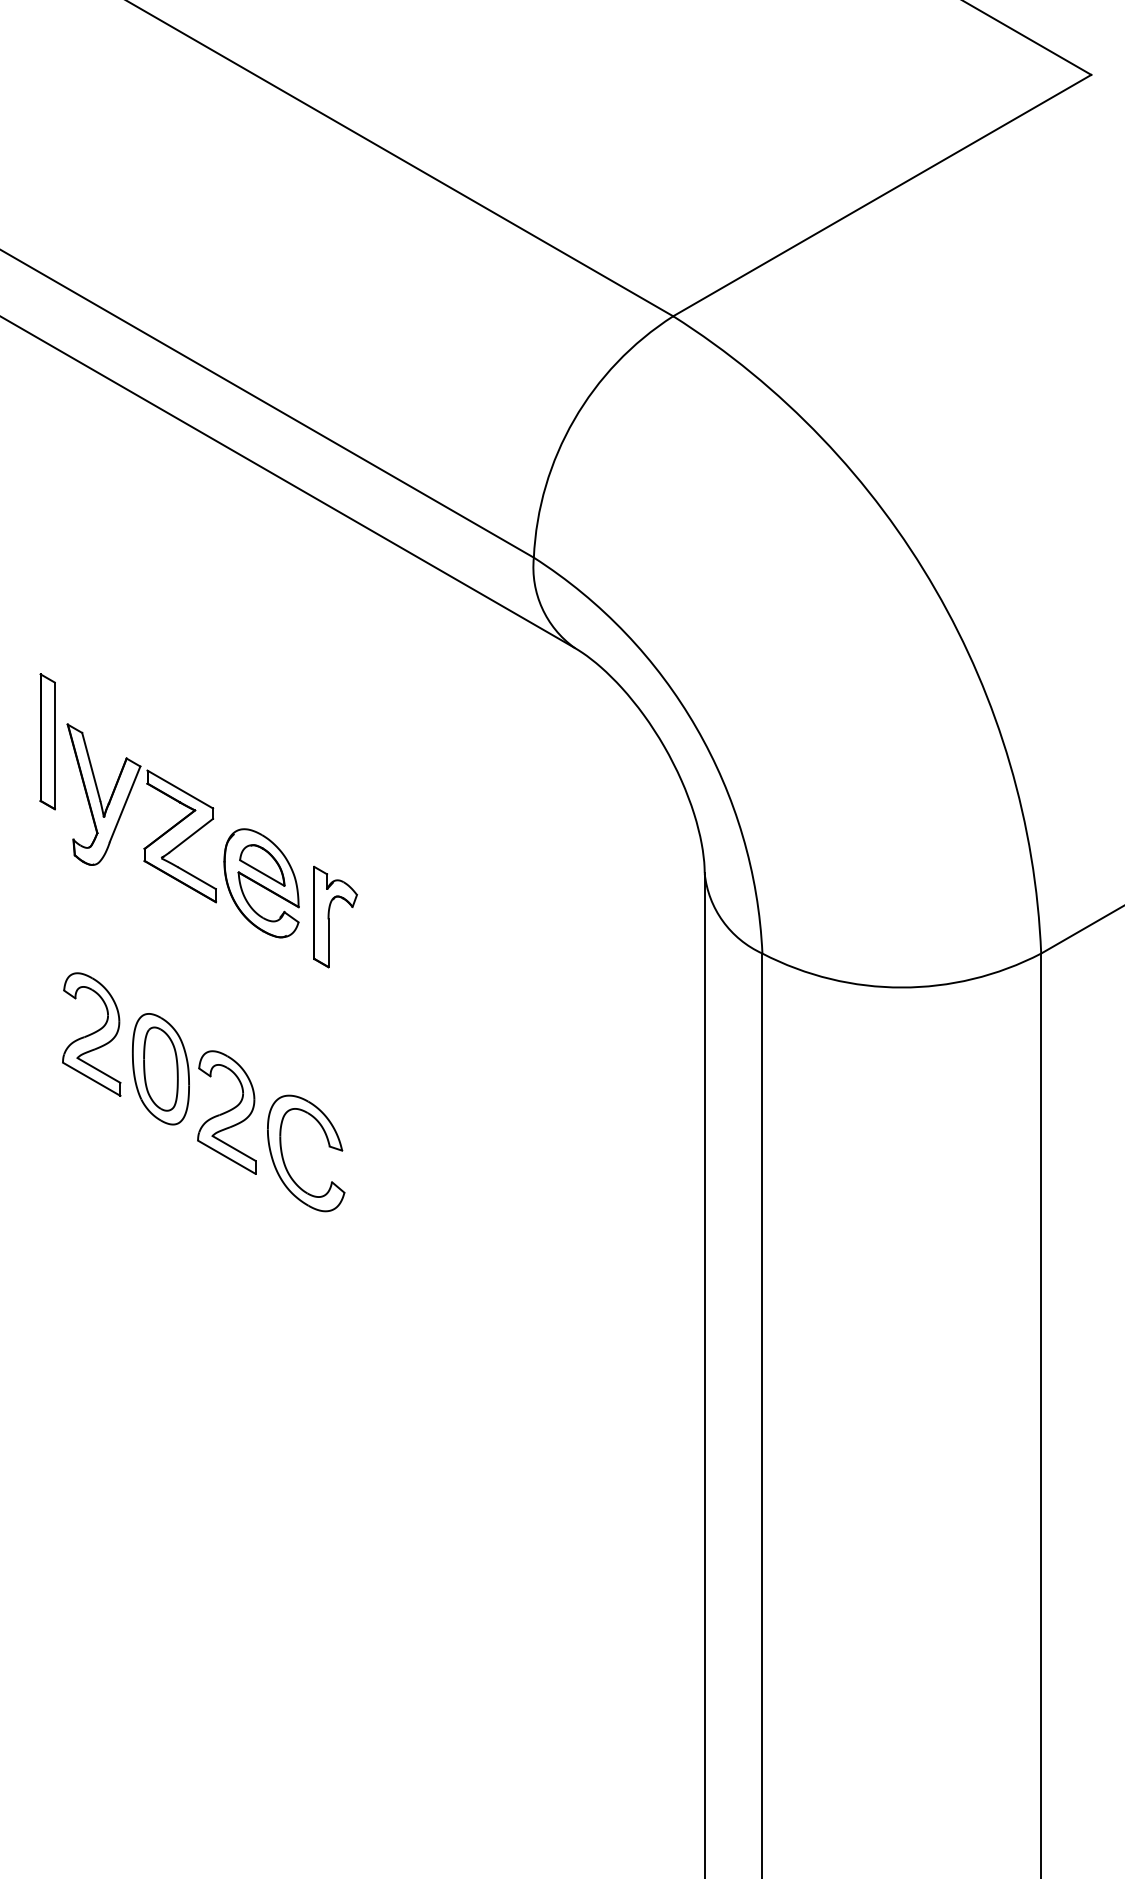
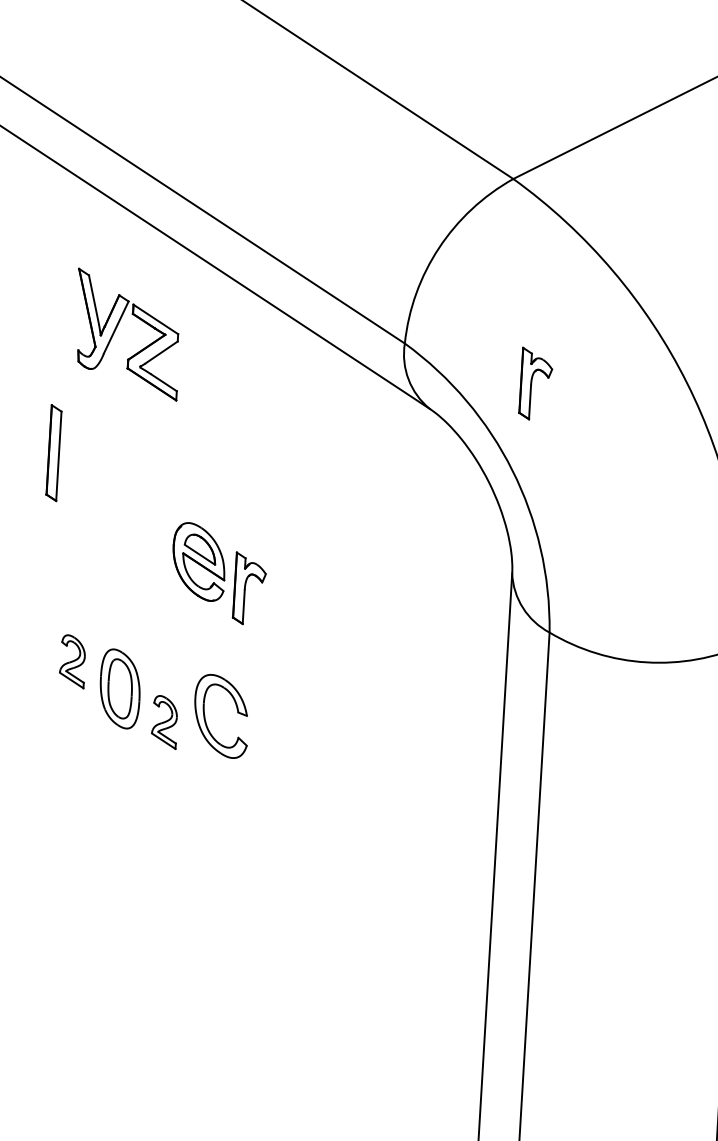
part: (722, 603) -> (536, 383), added
part: (125, 806) -> (116, 329), moved
part: (91, 1034) -> (72, 661), size x0.6
part: (226, 1112) -> (164, 722), size x0.6
part: (328, 1146) -> (237, 712), moved

